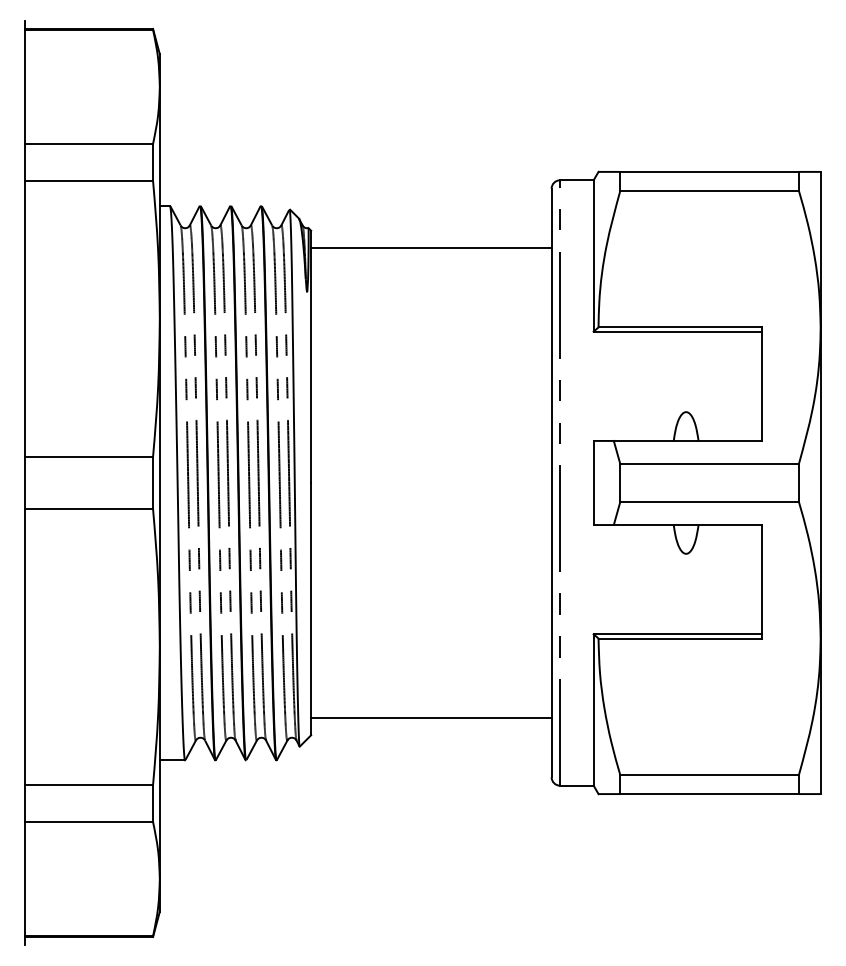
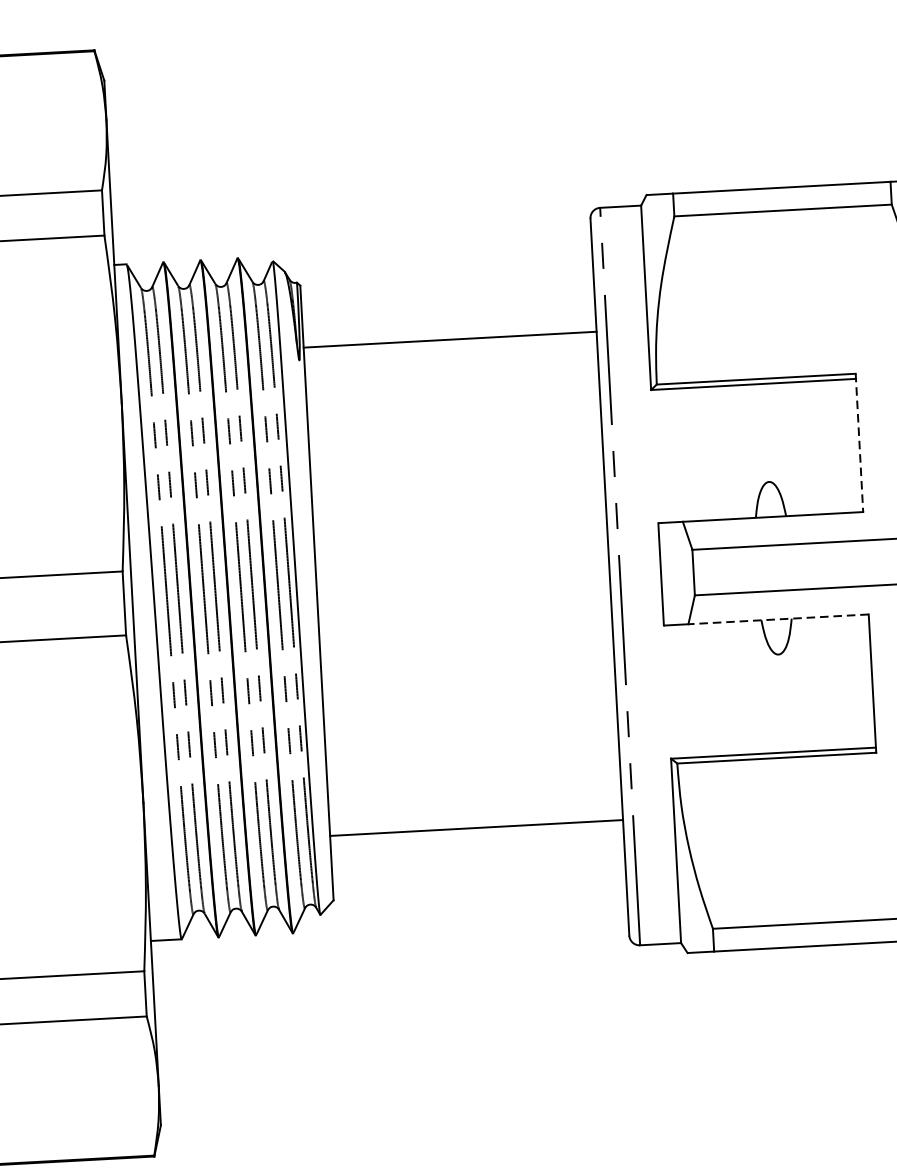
line: (431, 247) -> (450, 339), moved
line: (761, 384) -> (859, 443), solid -> dashed
line: (687, 525) -> (778, 619), solid -> dashed
line: (431, 718) -> (476, 828), moved

